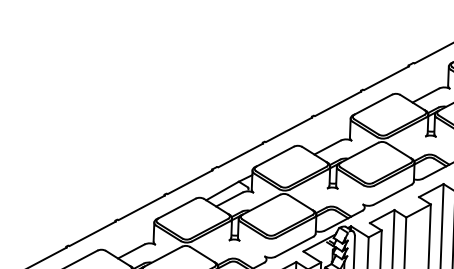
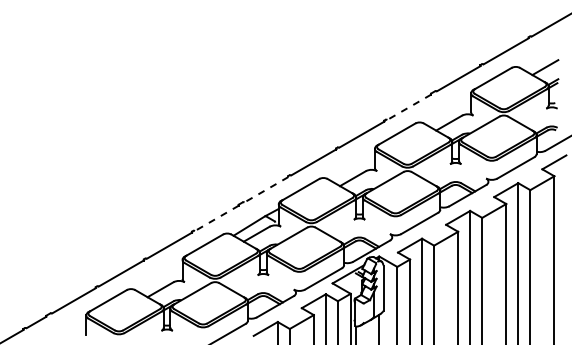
line: (385, 78) -> (408, 107), solid -> dashed
line: (240, 155) -> (266, 189), solid -> dashed
line: (189, 182) -> (216, 218), solid -> dashed

